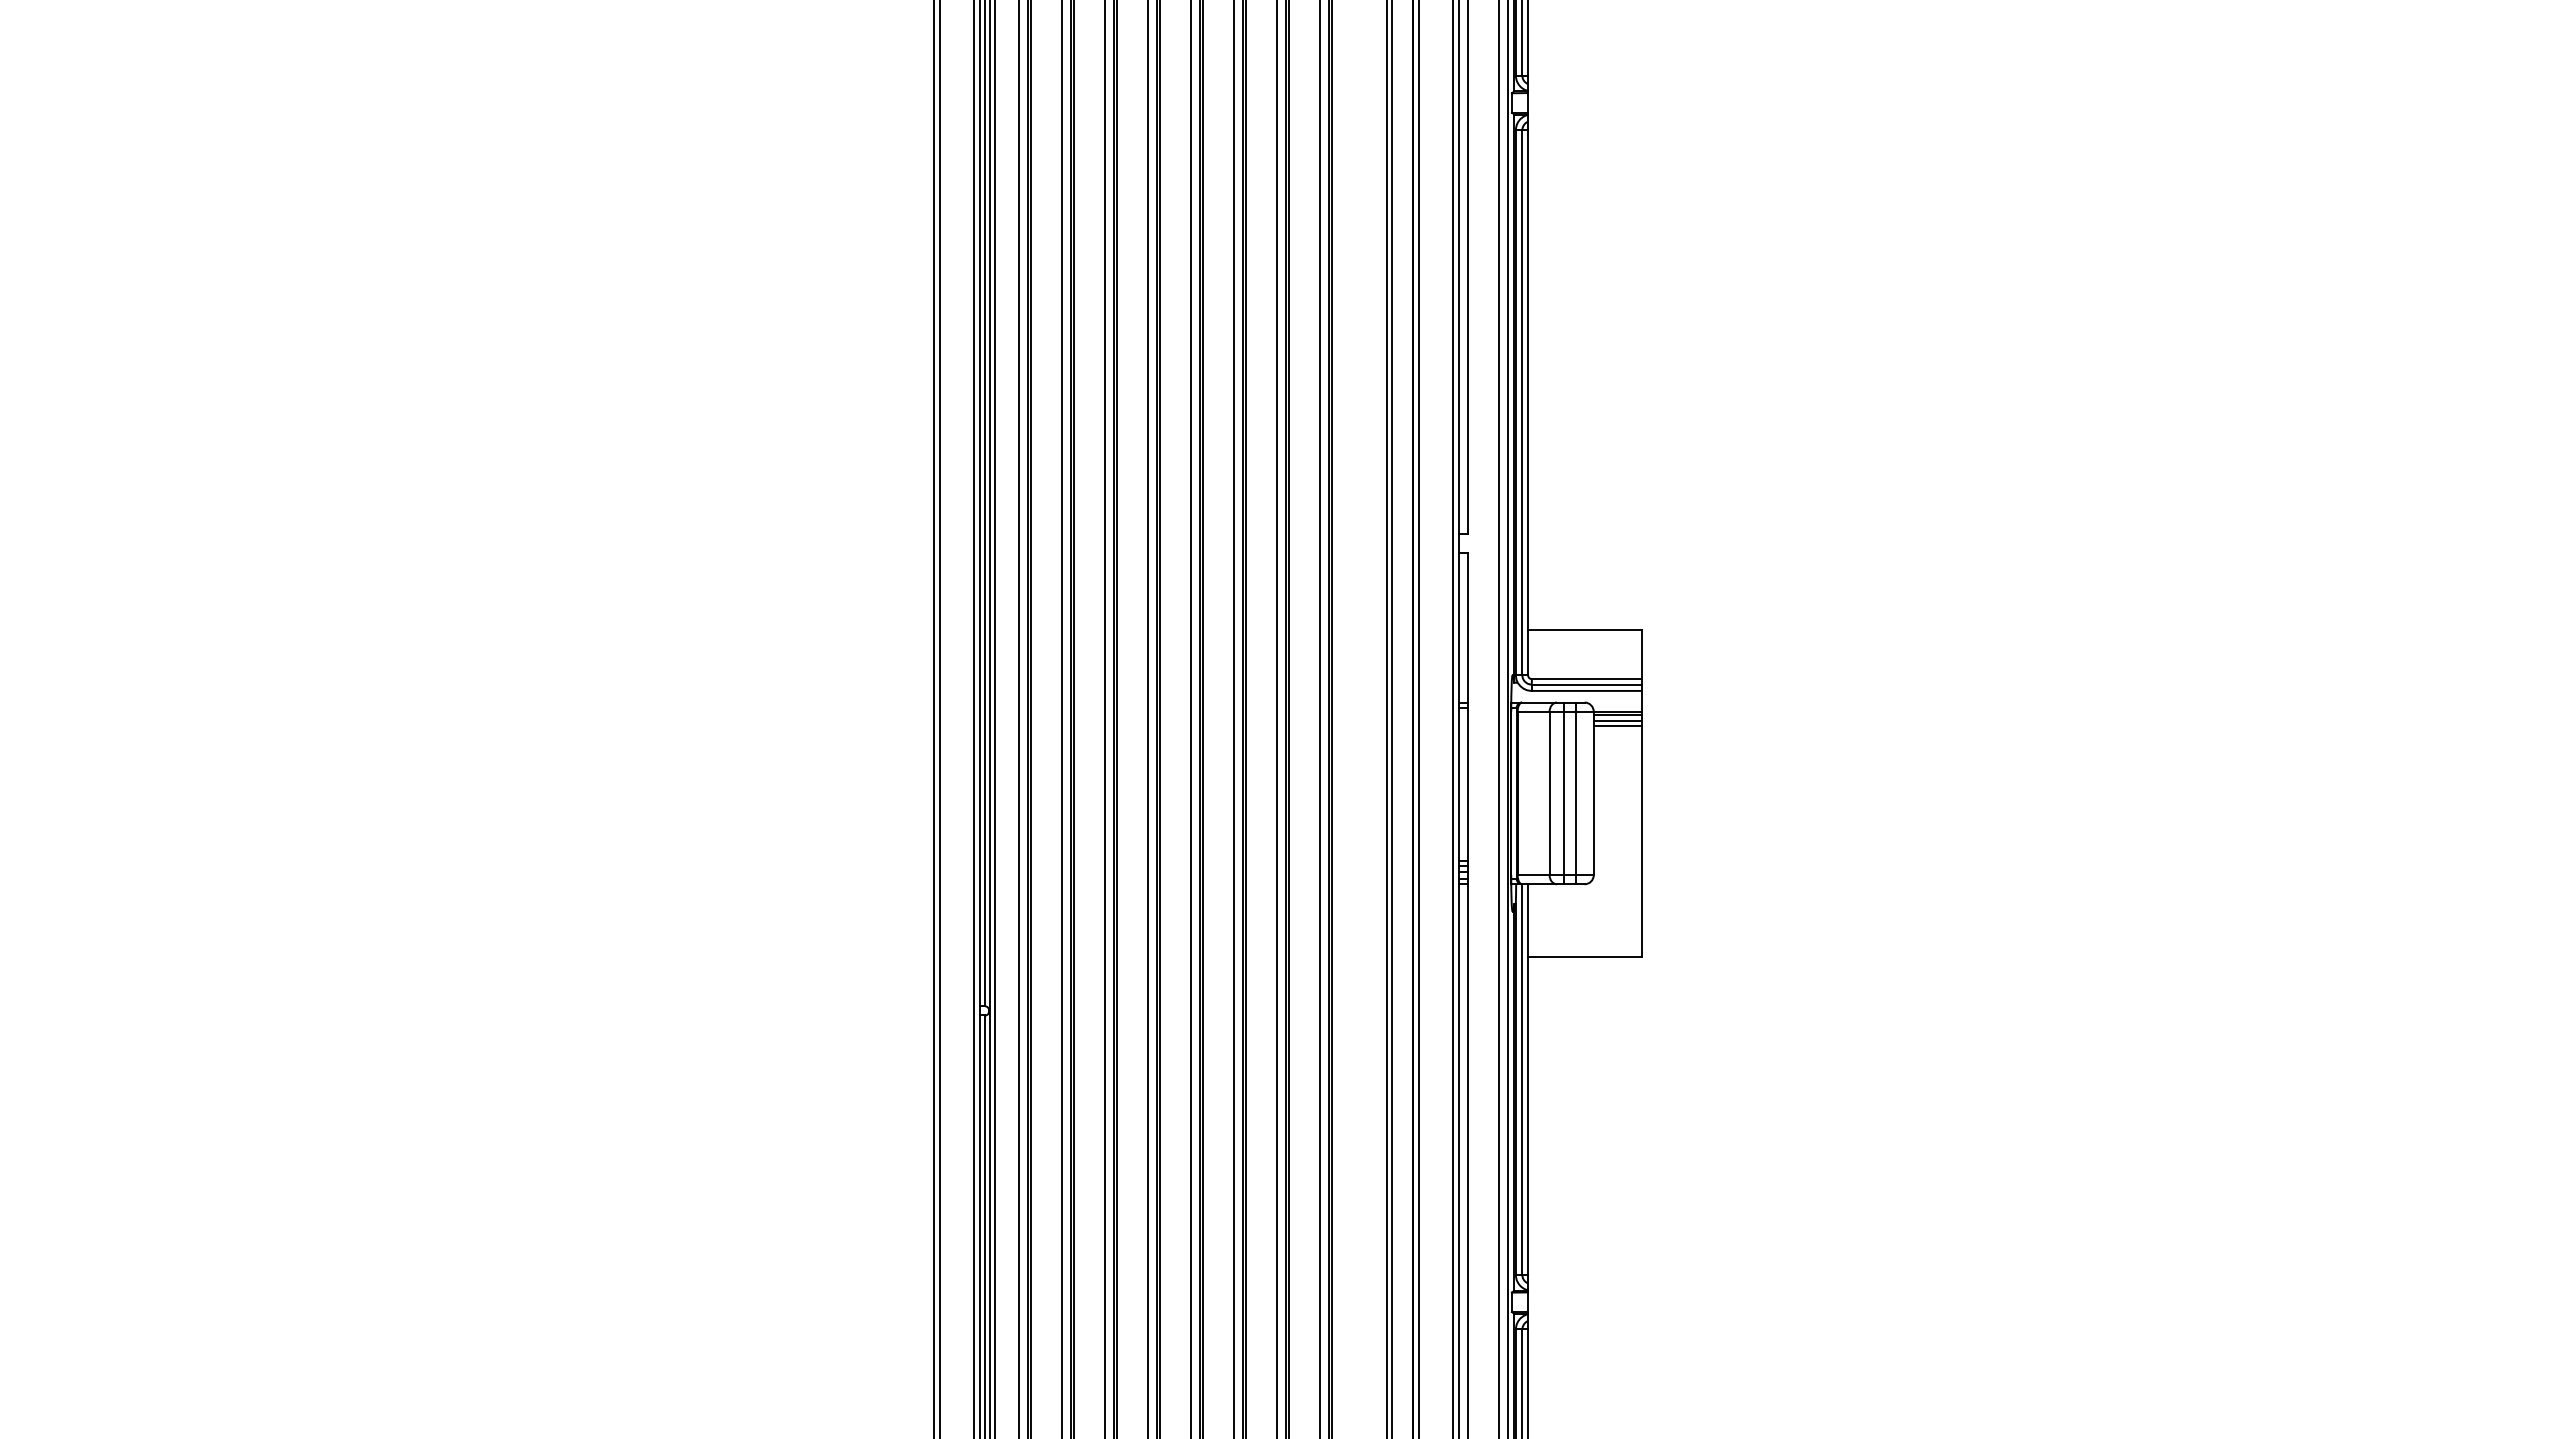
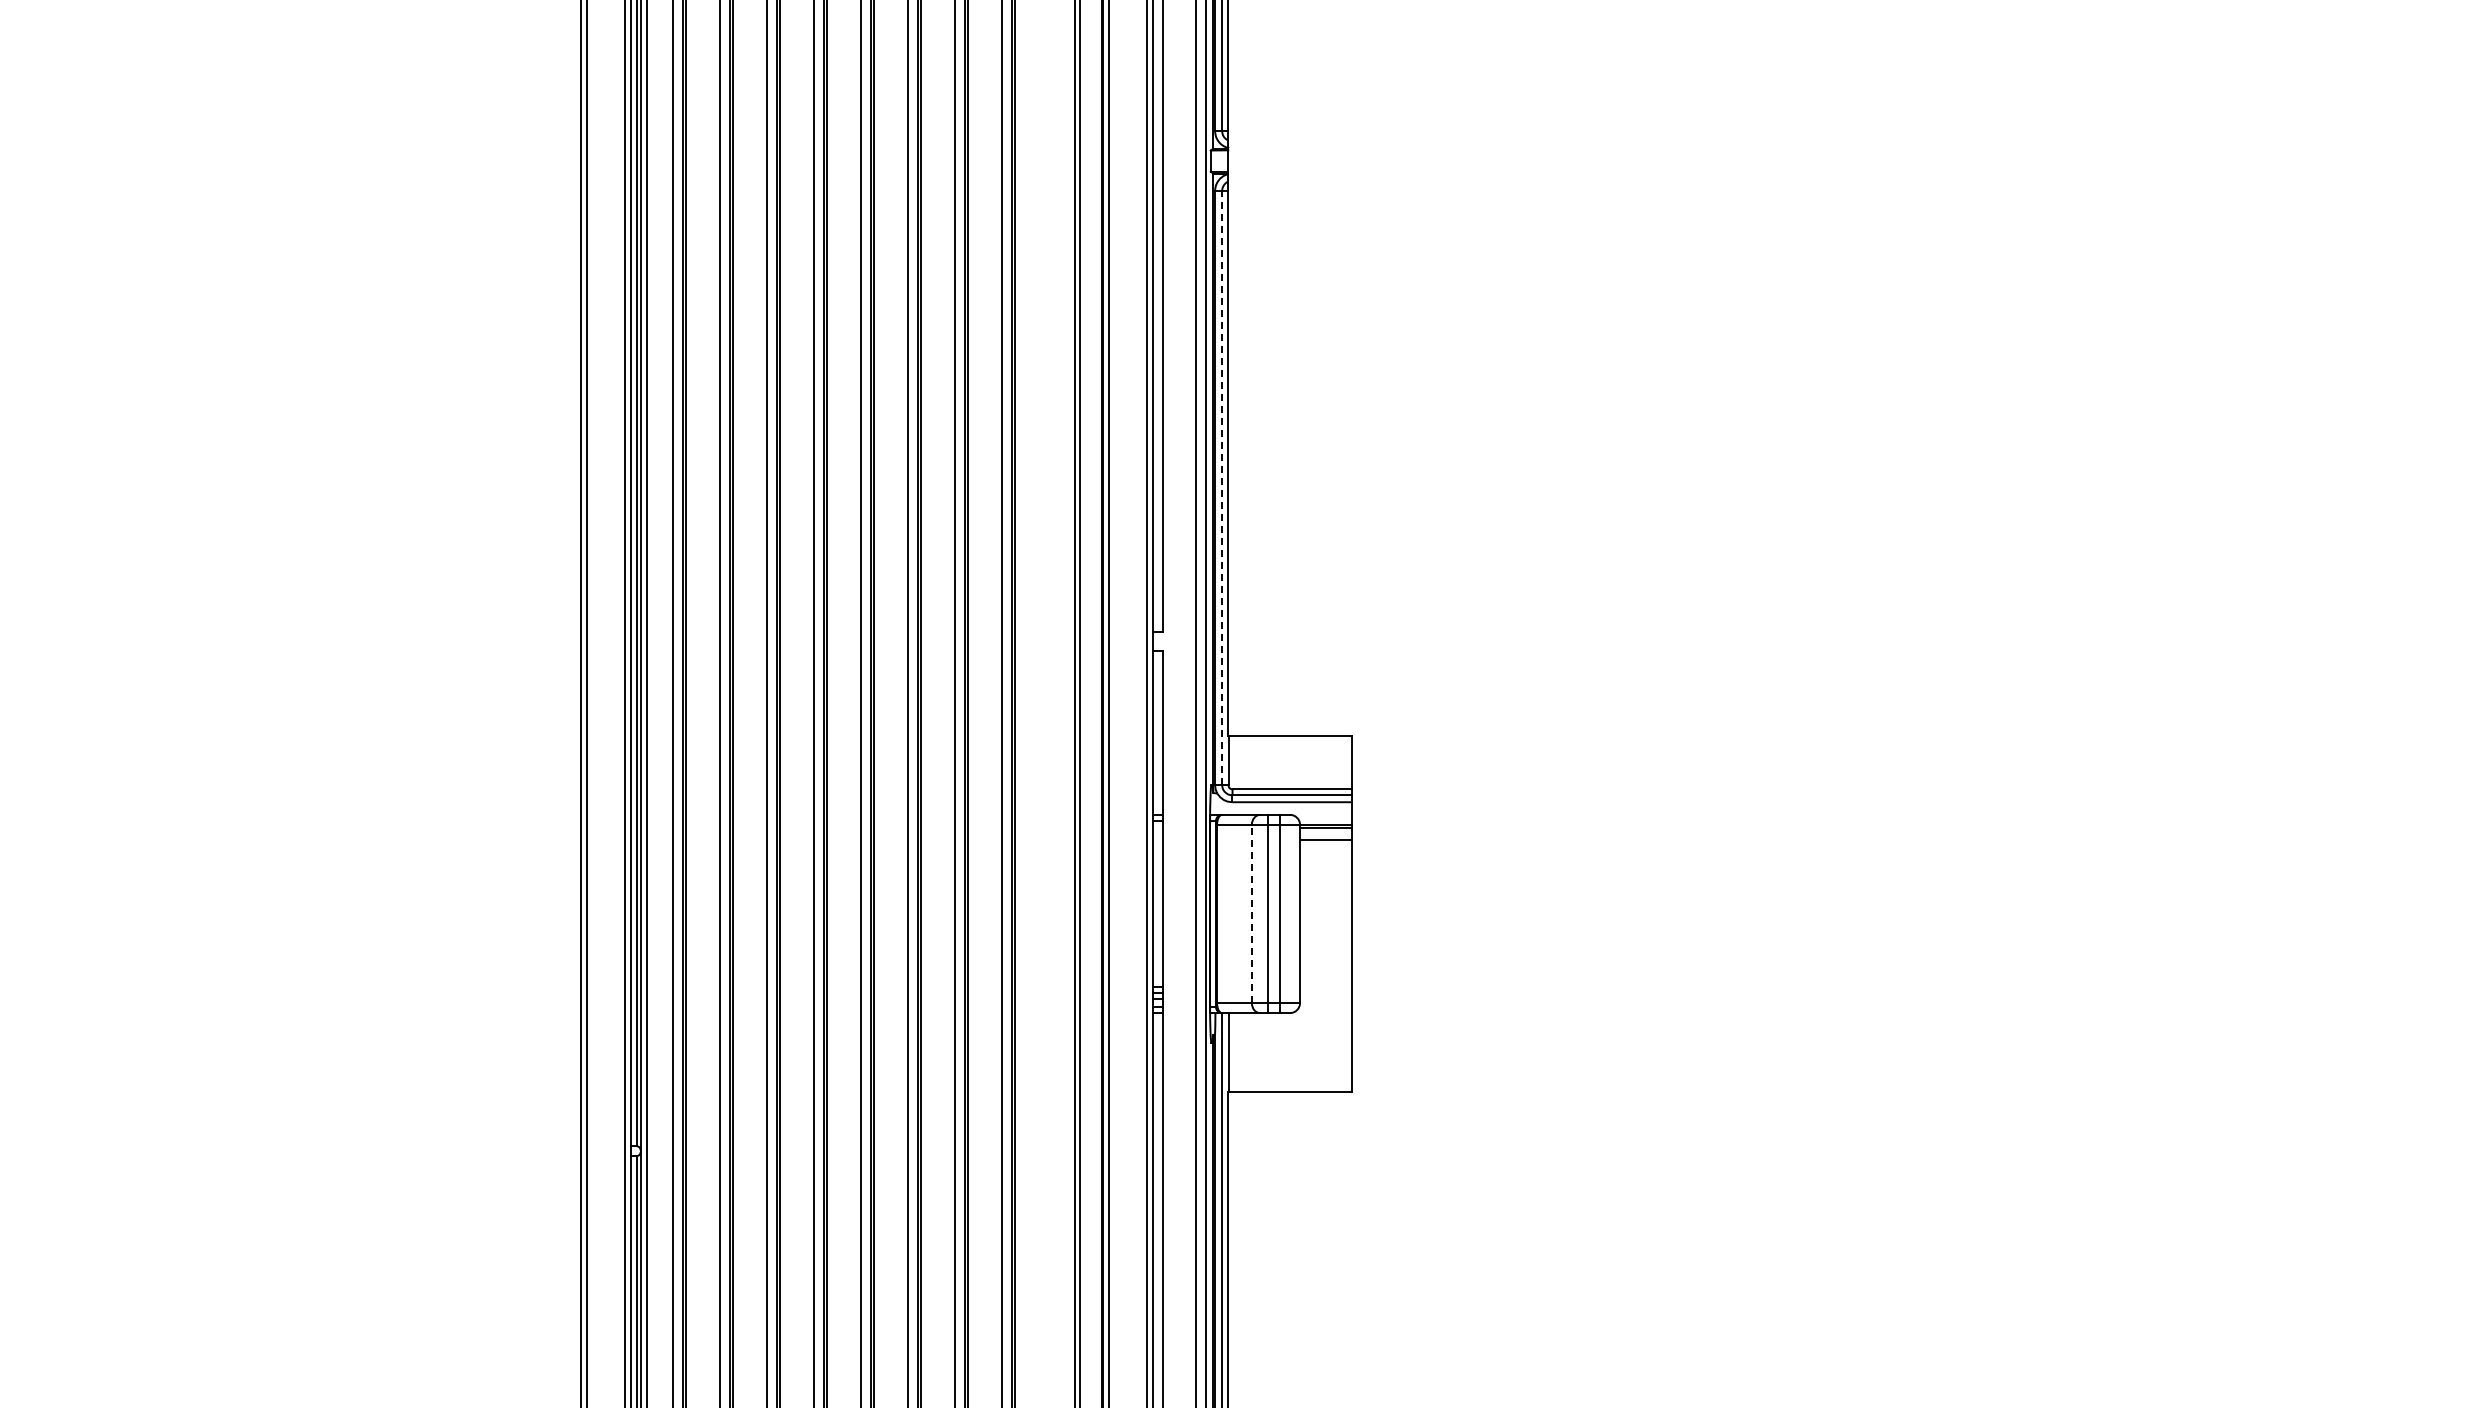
line: (1522, 402) -> (1222, 487), solid -> dashed
line: (1617, 720) -> (1325, 834), removed
line: (1549, 793) -> (1251, 914), solid -> dashed

